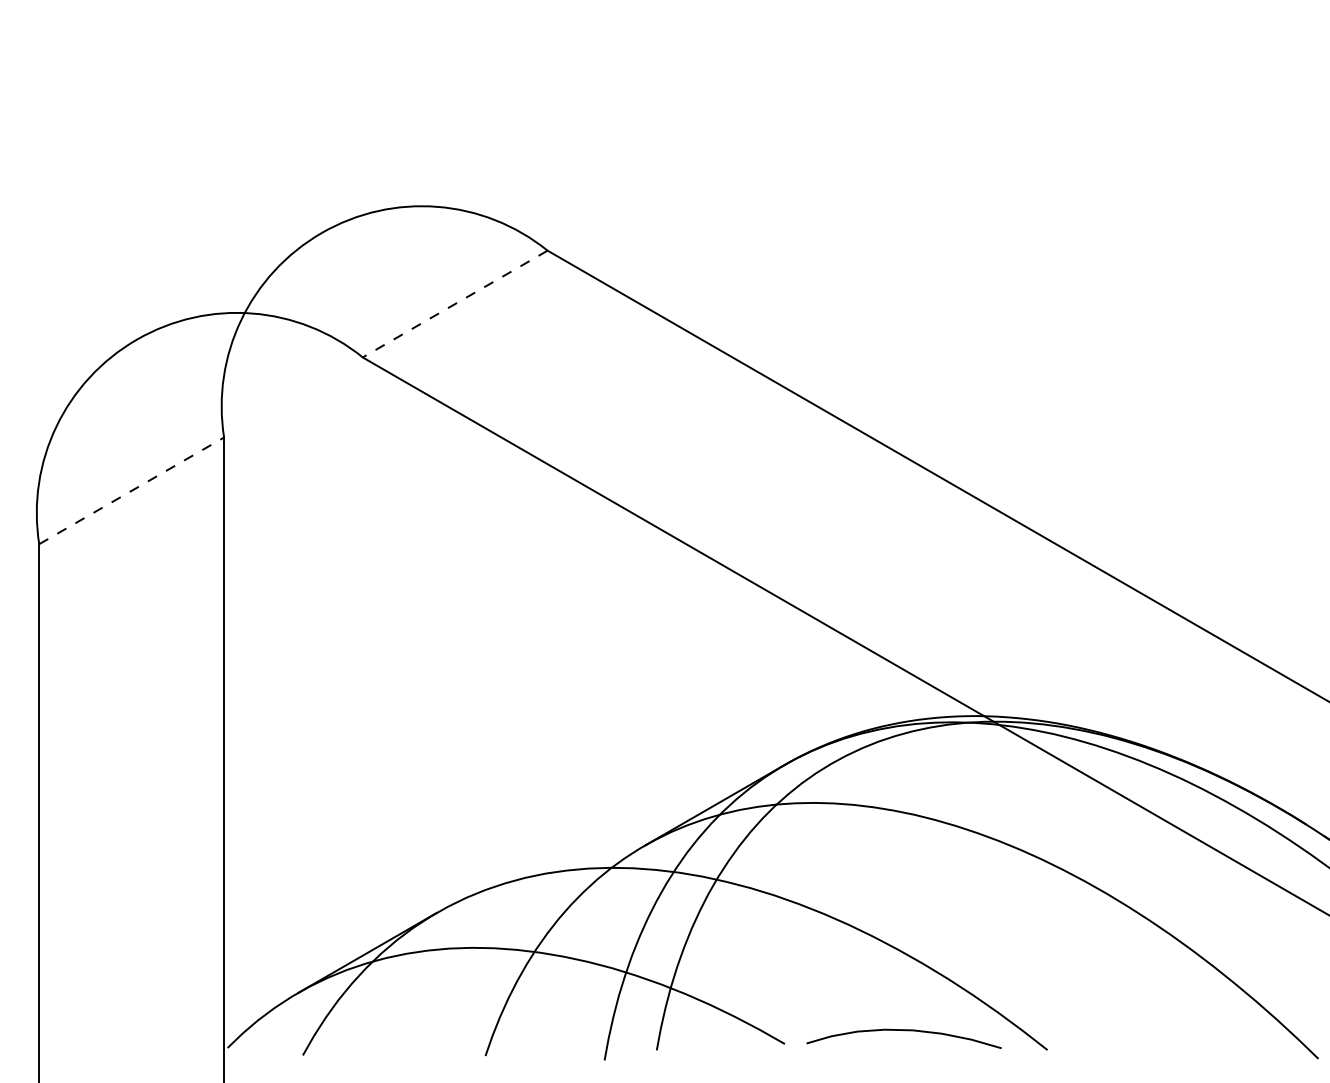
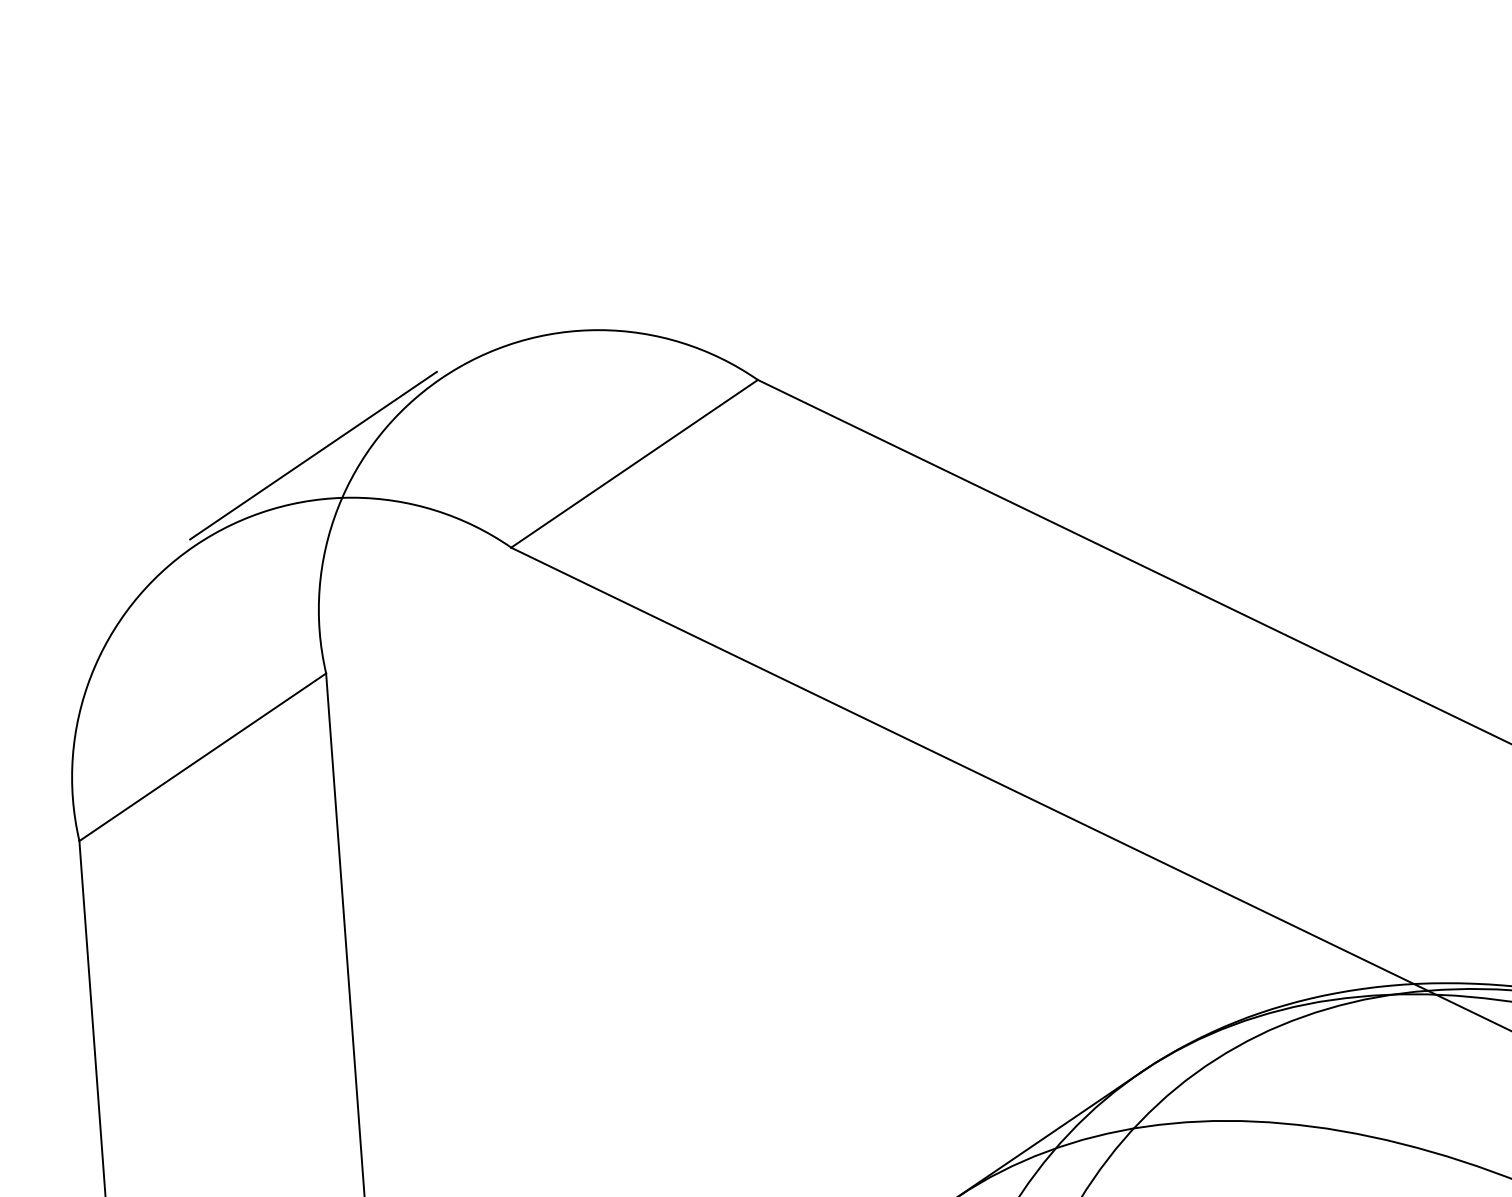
line: (226, 281) -> (313, 455), added
line: (455, 304) -> (635, 464), dashed -> solid
line: (131, 490) -> (202, 756), dashed -> solid

